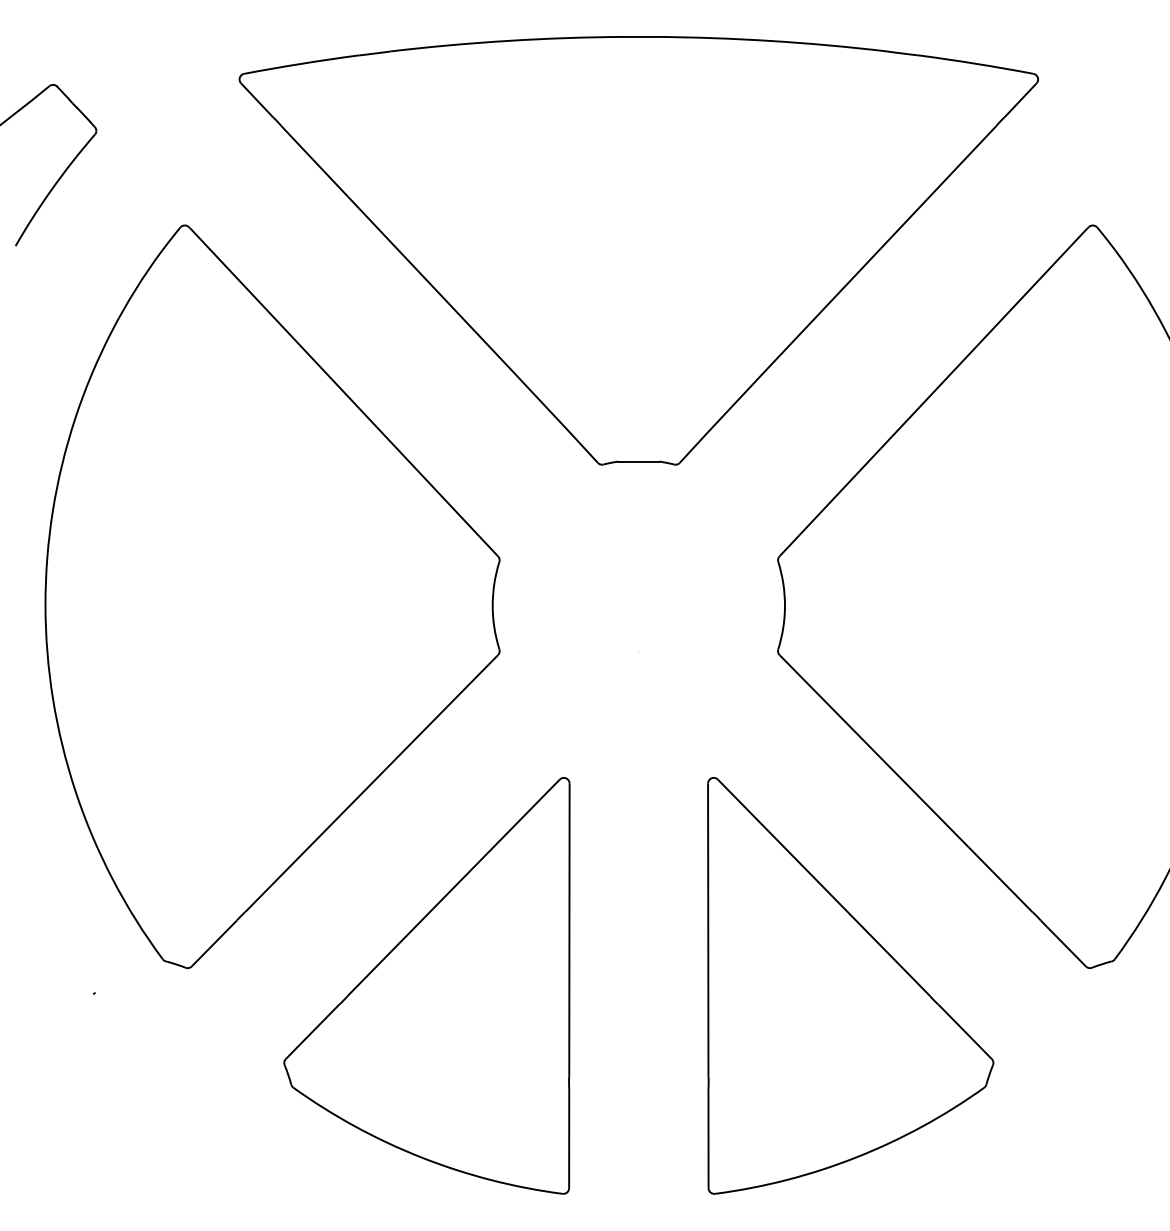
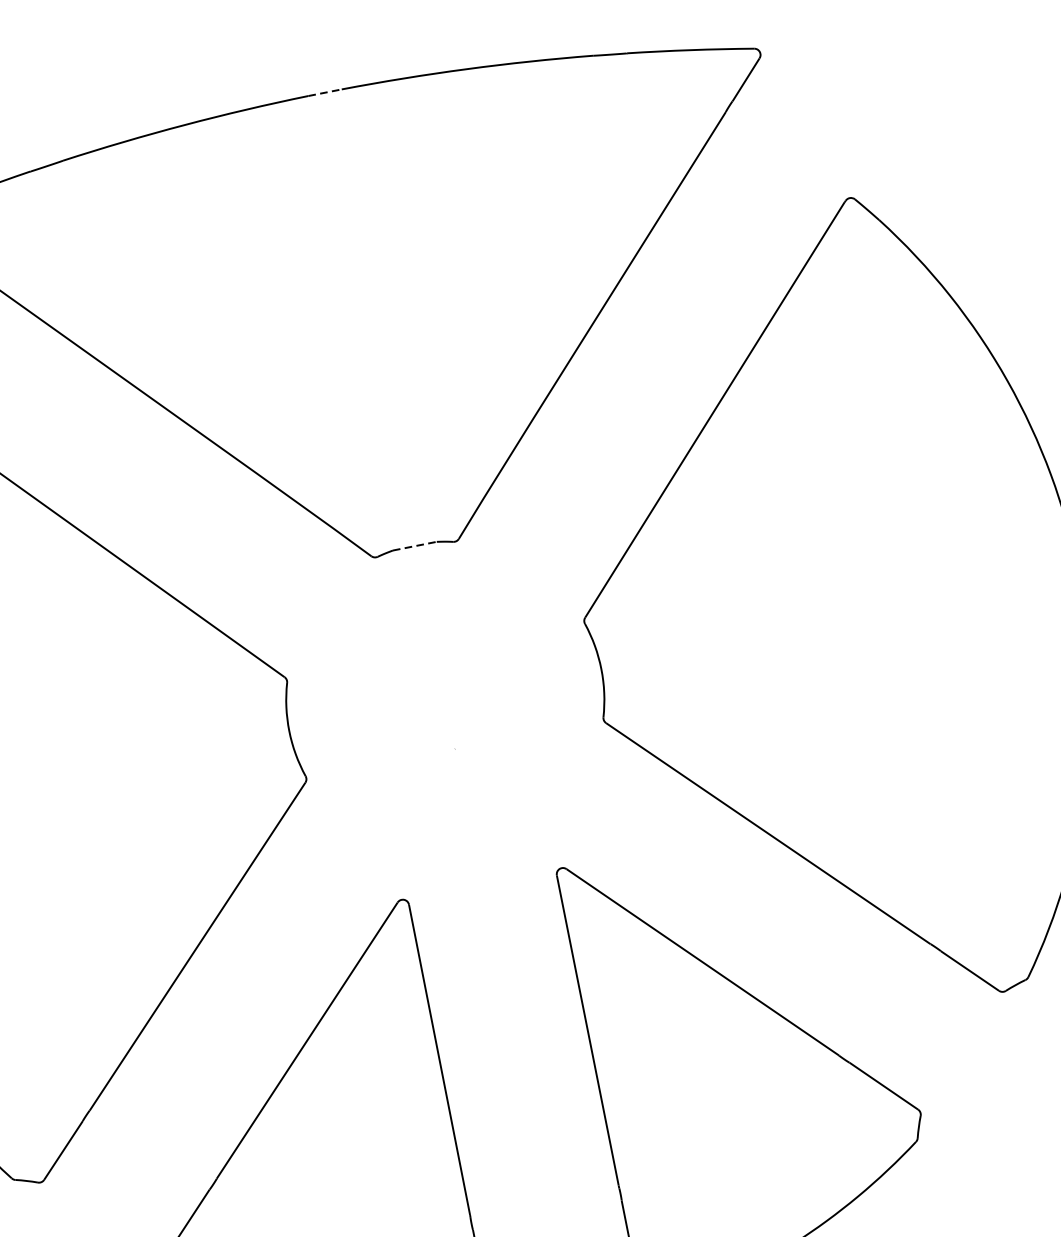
line: (638, 36) -> (324, 92), solid -> dashed
line: (638, 461) -> (414, 546), solid -> dashed

